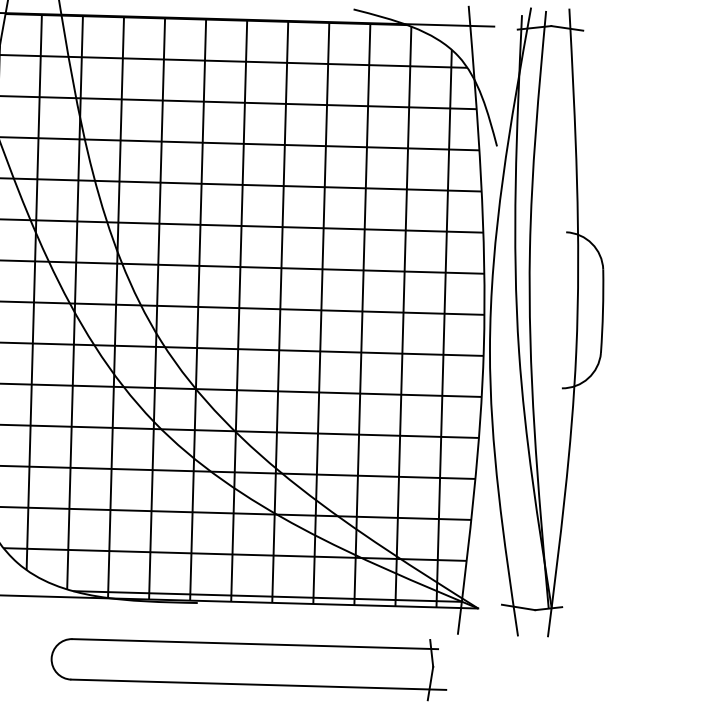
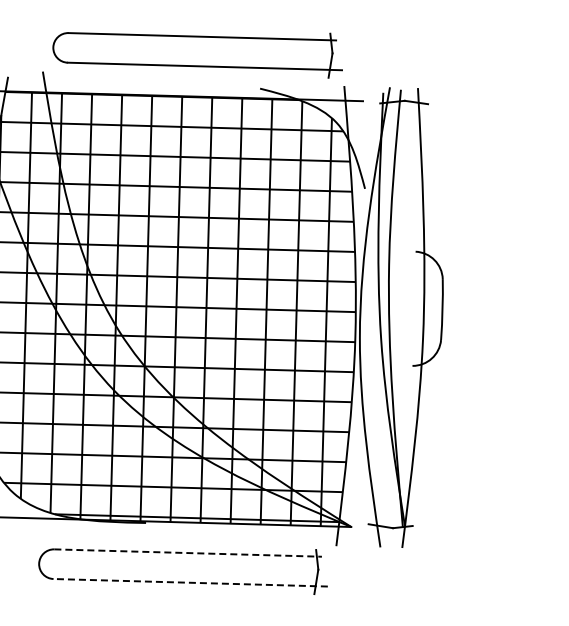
line: (255, 644) -> (188, 553), solid -> dashed
line: (258, 684) -> (190, 582), solid -> dashed

